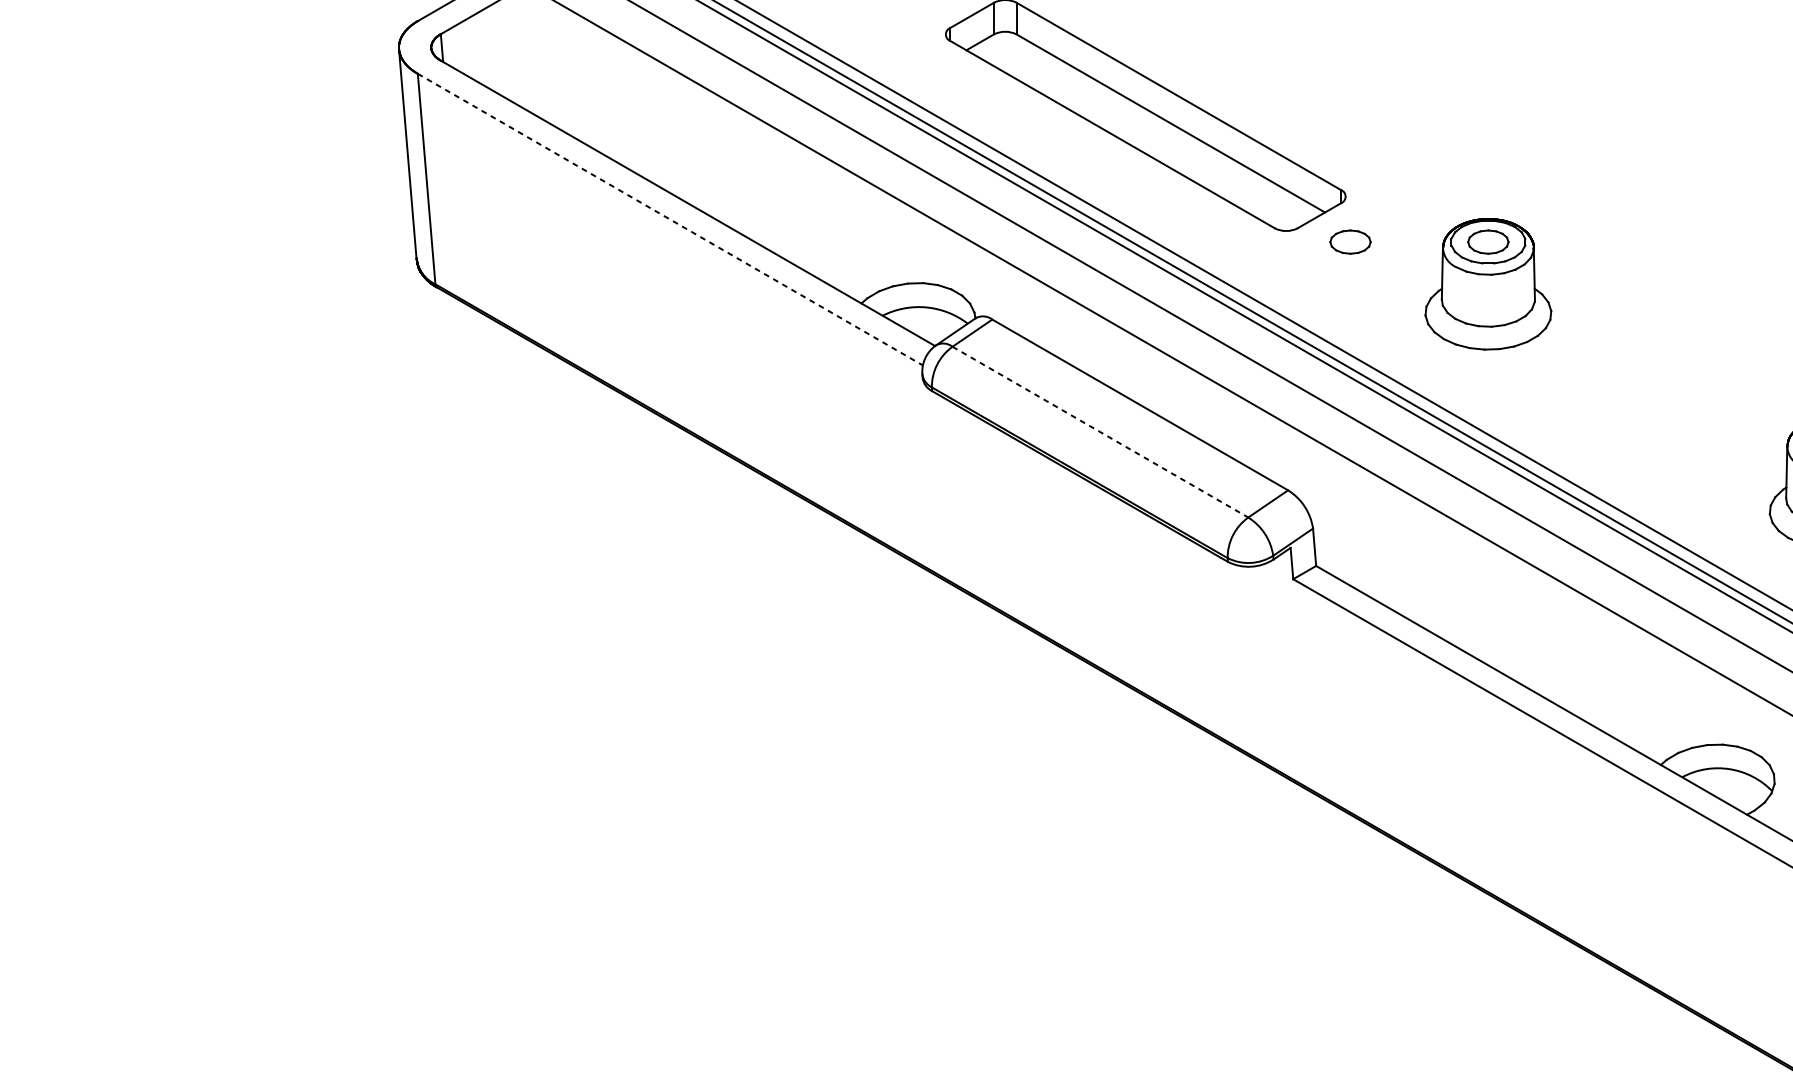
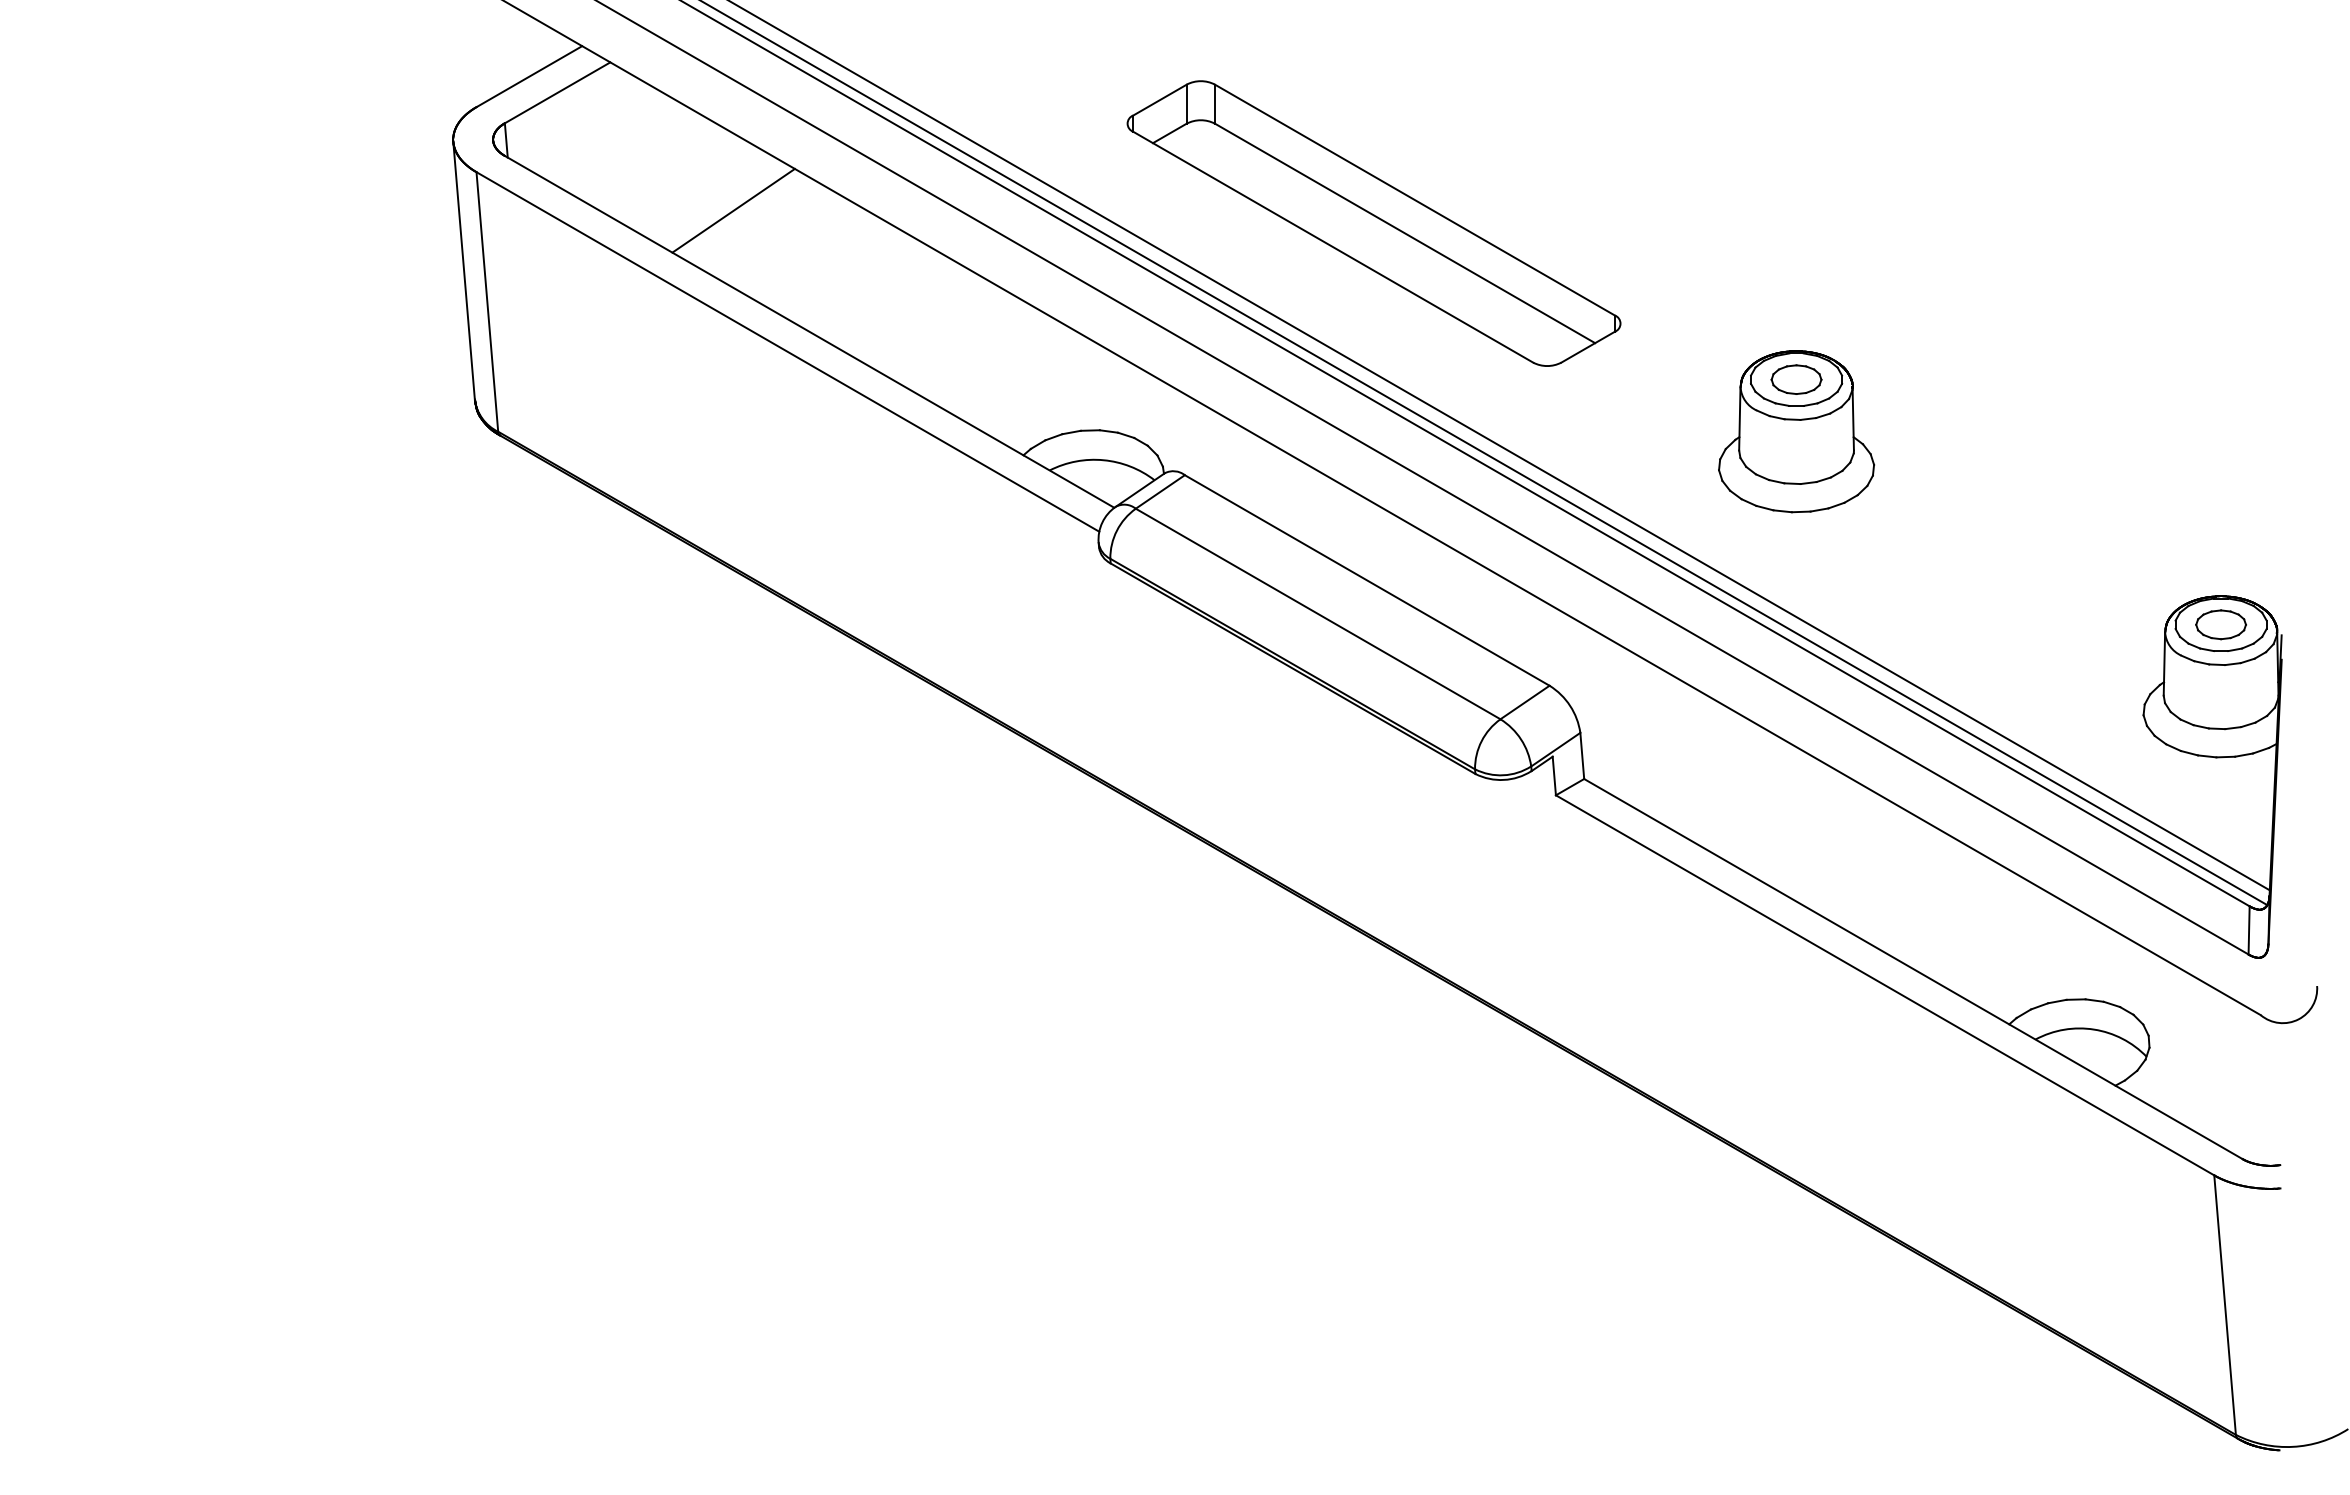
line: (626, 104) -> (733, 210), added
line: (670, 219) -> (787, 351), dashed -> solid
part: (1350, 241) -> (1626, 379), removed
line: (1100, 432) -> (1318, 614), dashed -> solid

